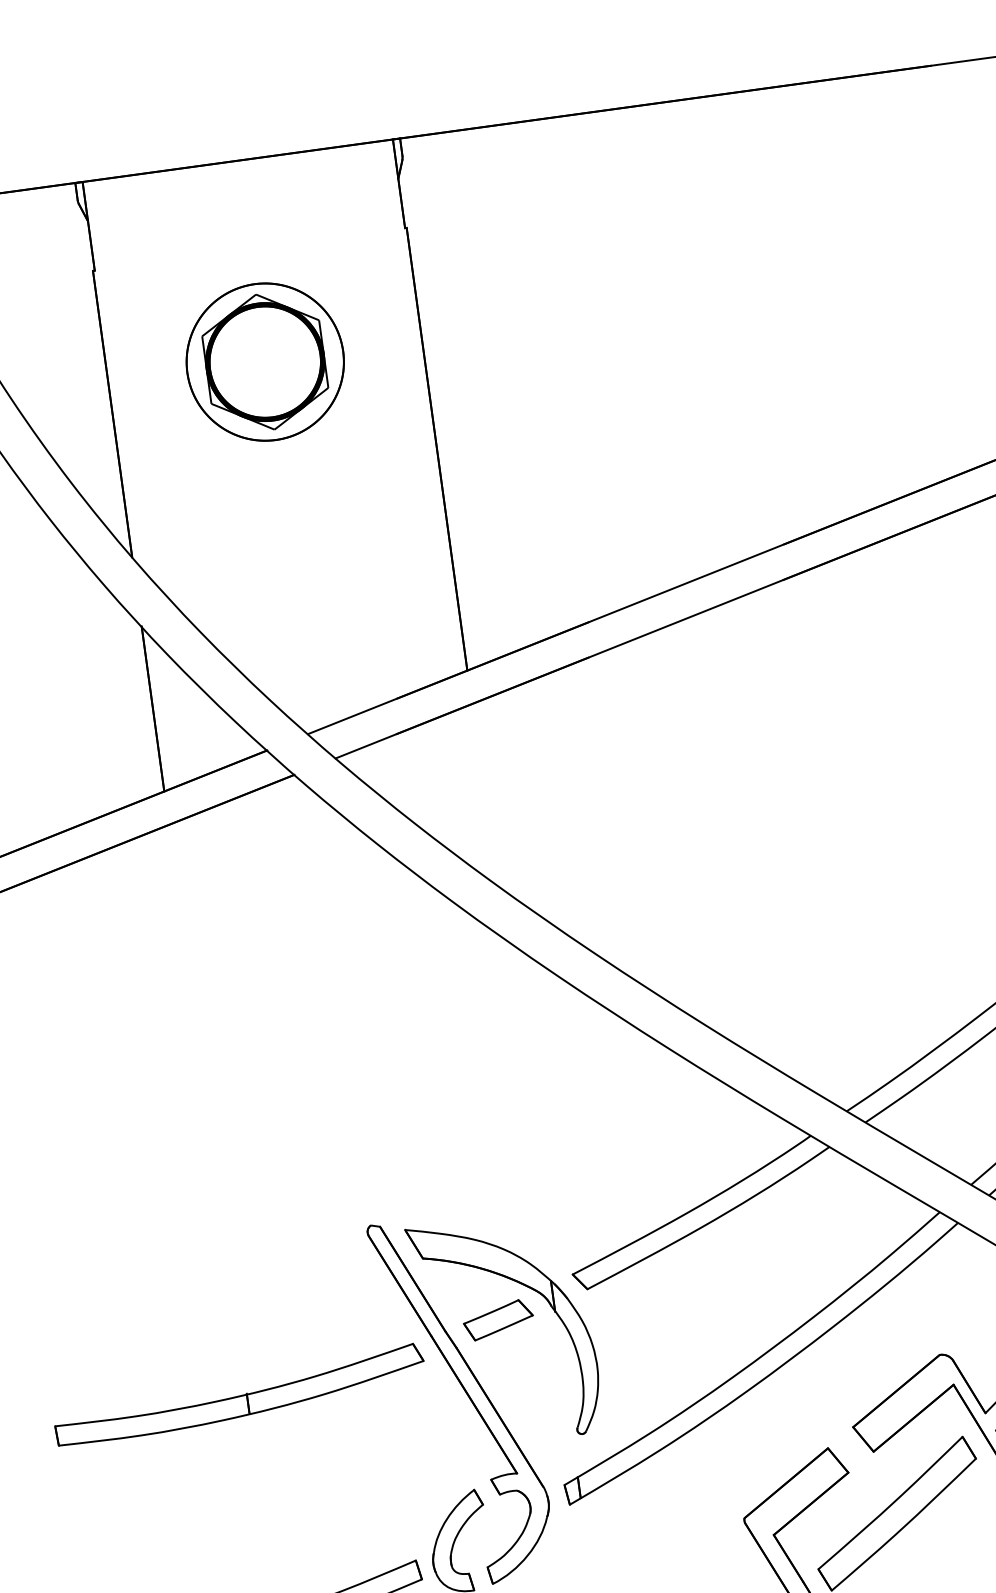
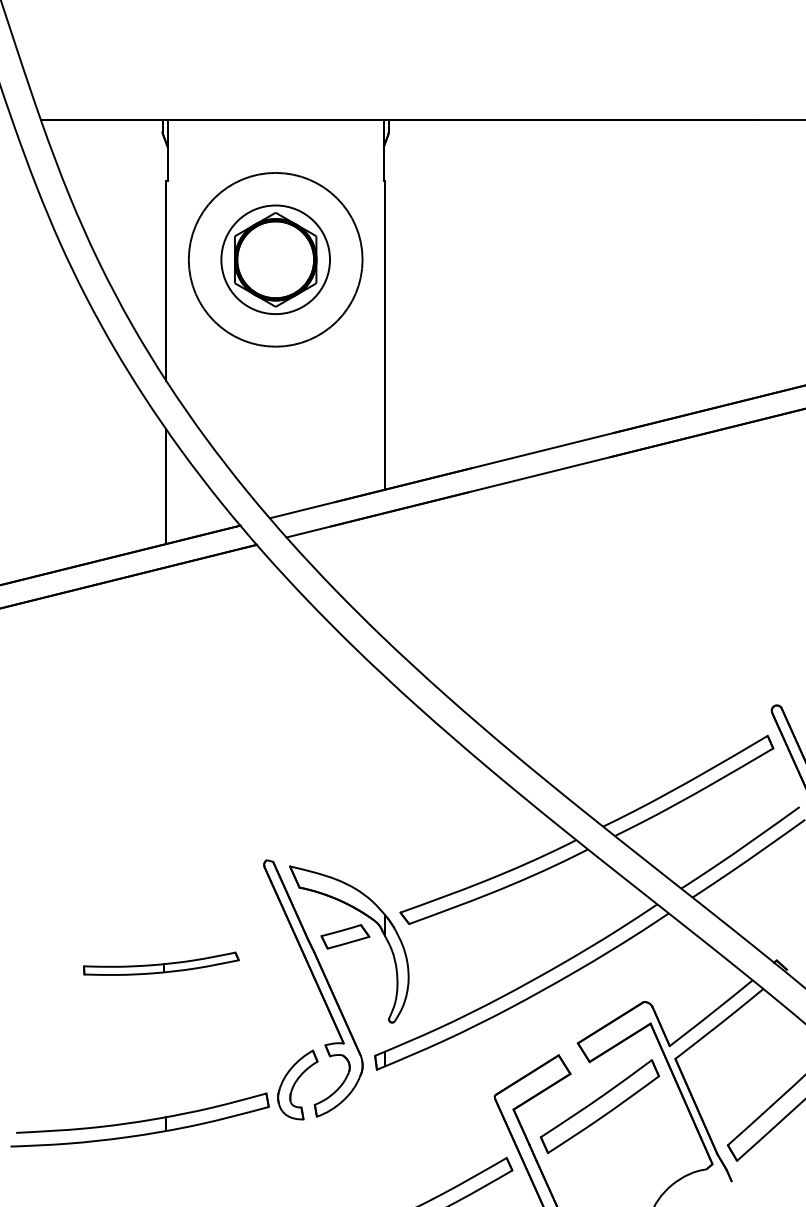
circle: (264, 361) -> (275, 259), size x1.6
part: (239, 1394) -> (161, 963), size x0.6

